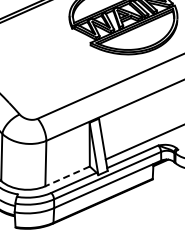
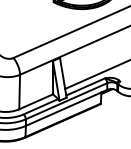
line: (67, 176) -> (36, 101), dashed -> solid

